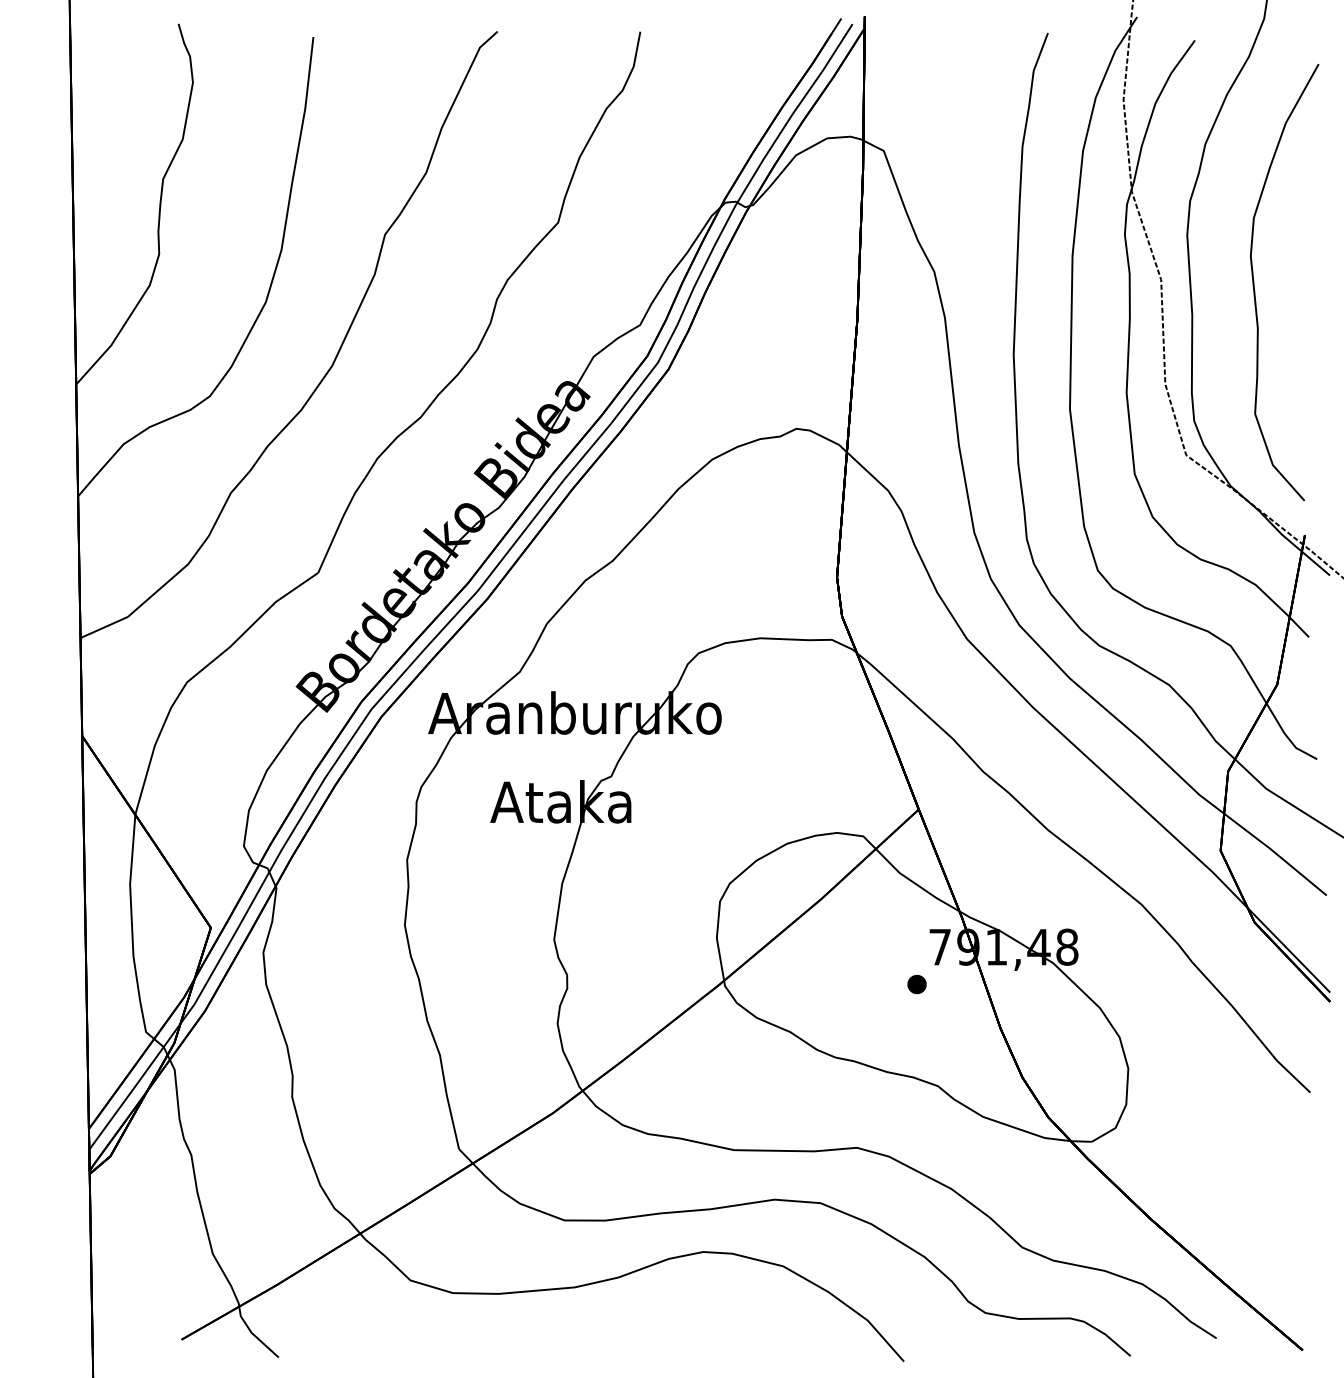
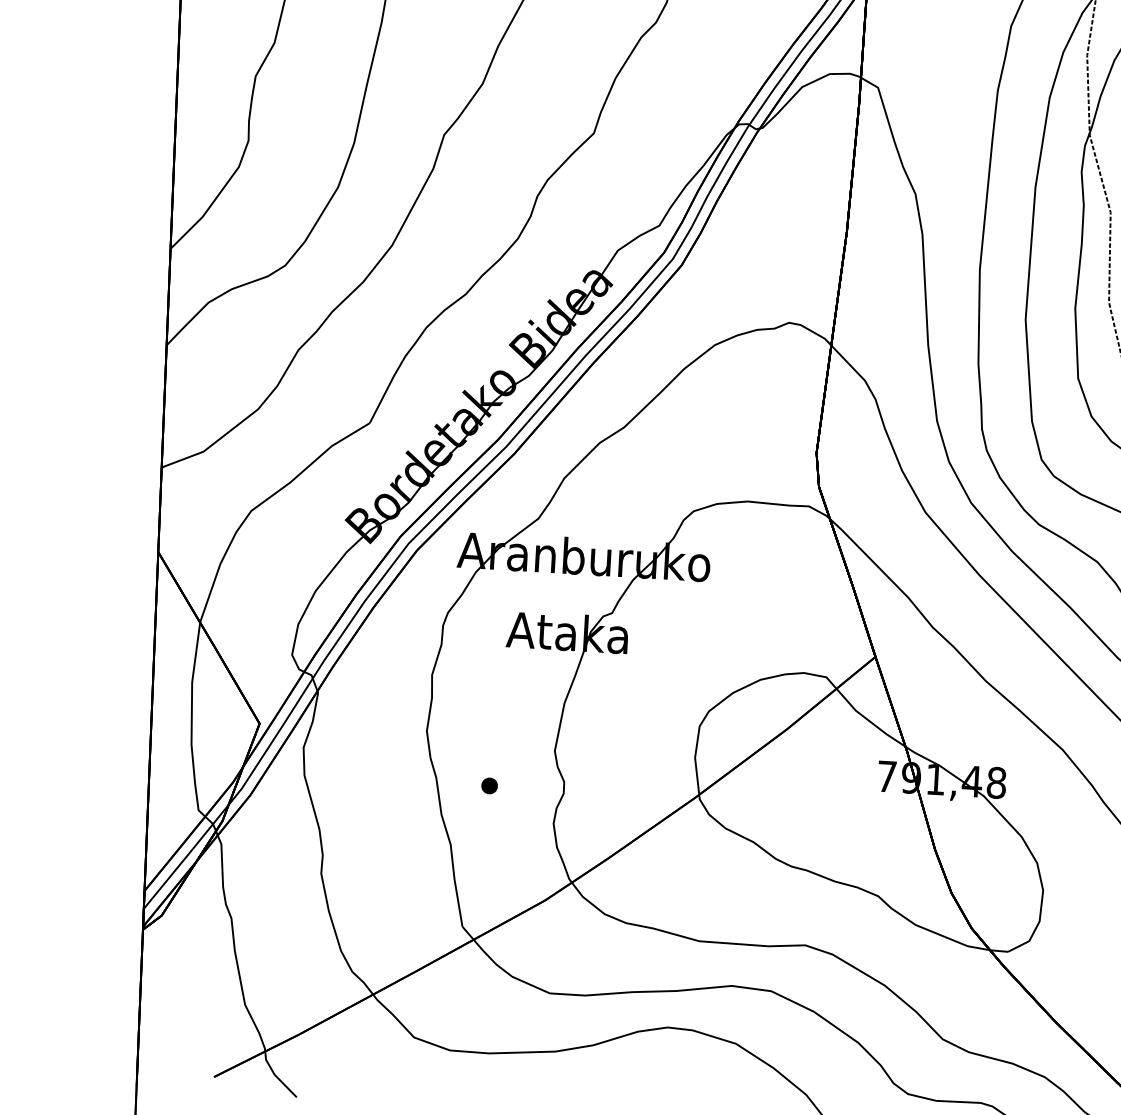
part: (916, 984) -> (489, 785), moved

